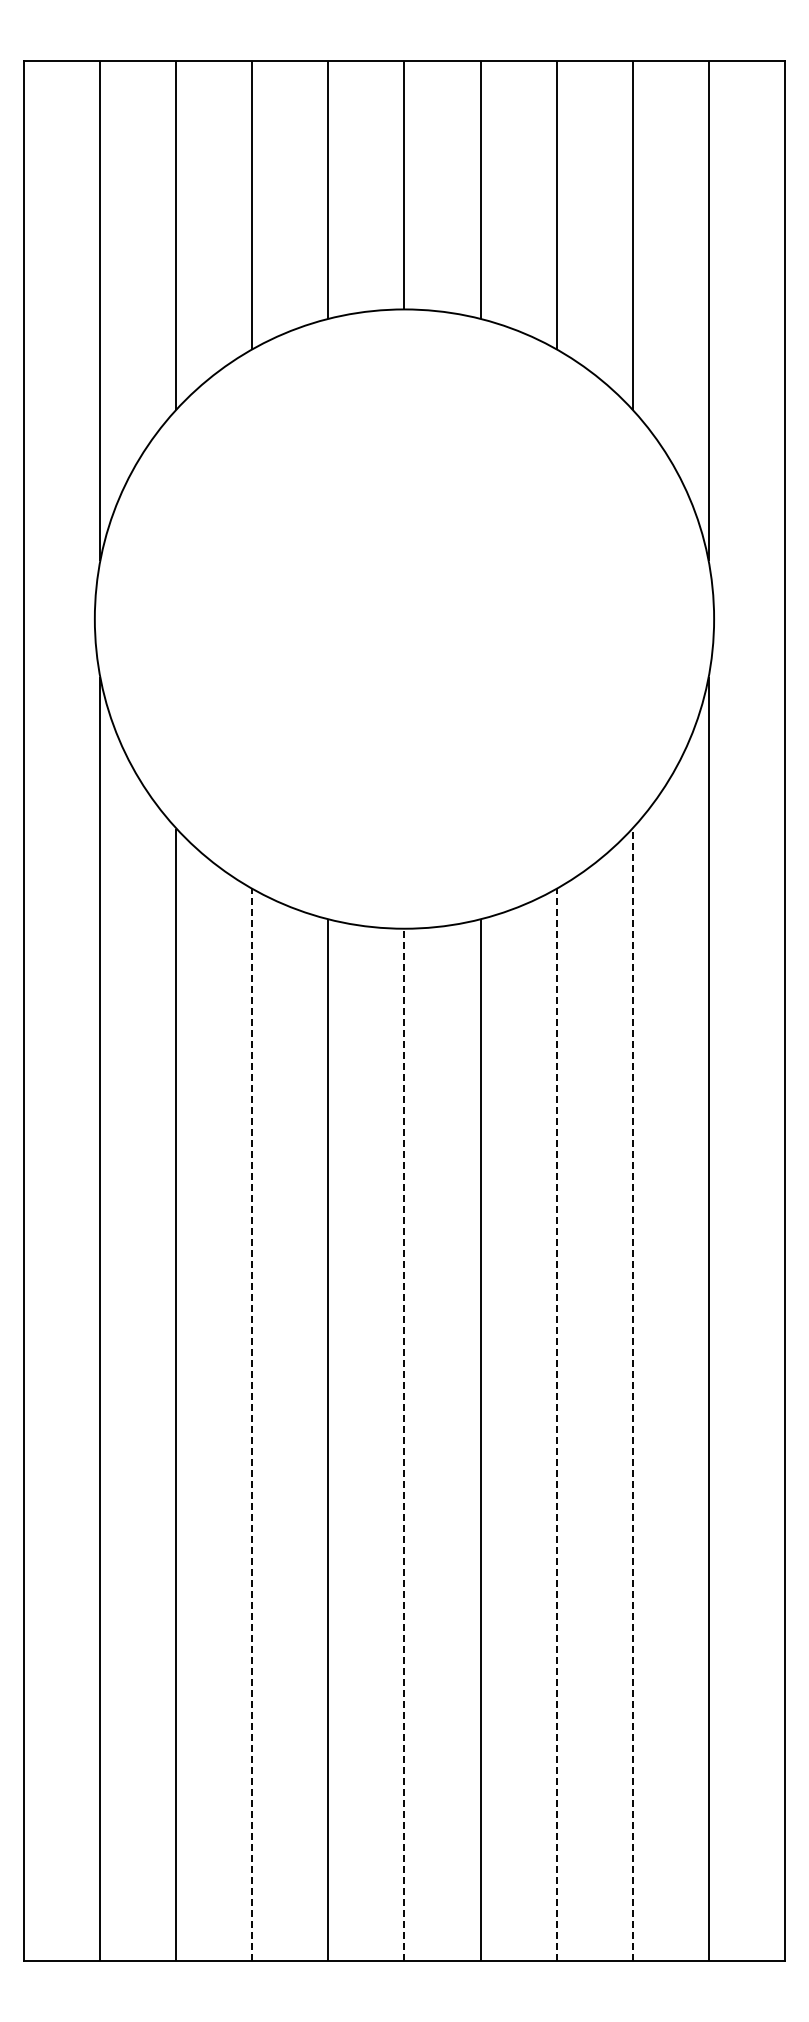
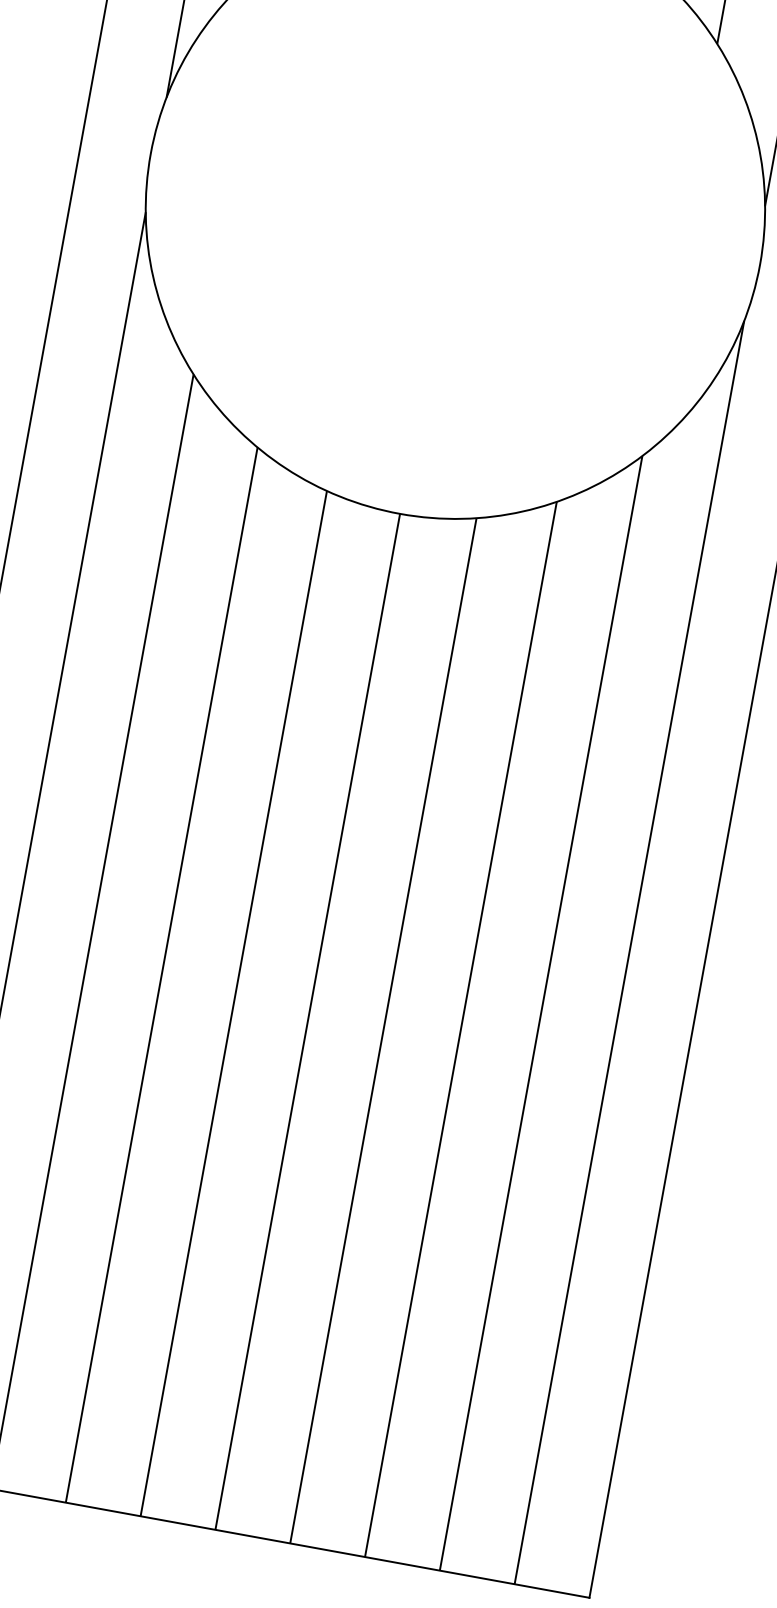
line: (632, 1394) -> (541, 1012), dashed -> solid
line: (252, 1424) -> (161, 974), dashed -> solid
line: (556, 1424) -> (460, 1028), dashed -> solid
line: (404, 1444) -> (307, 1021), dashed -> solid

